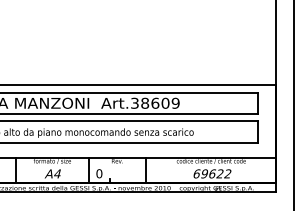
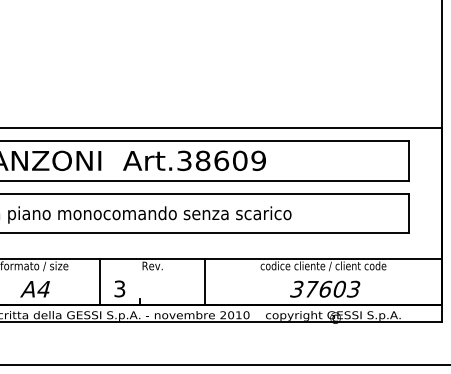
text: (99, 173) -> (120, 288), 0 -> 3
text: (212, 173) -> (325, 288), 69622 -> 37603

